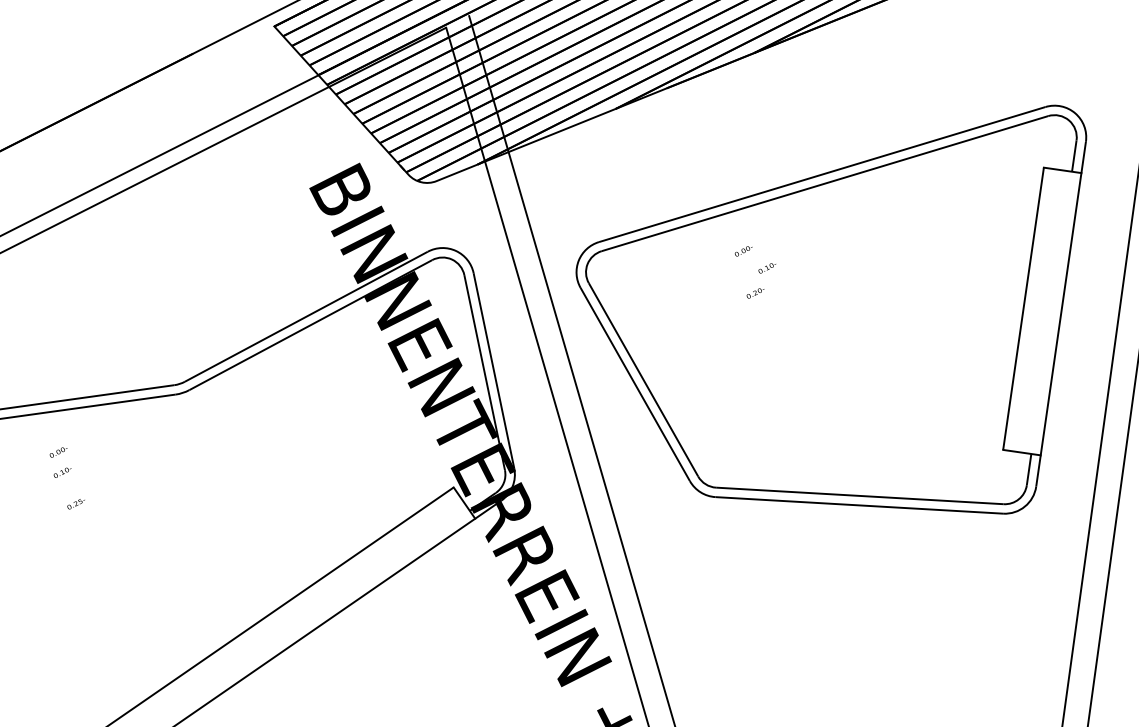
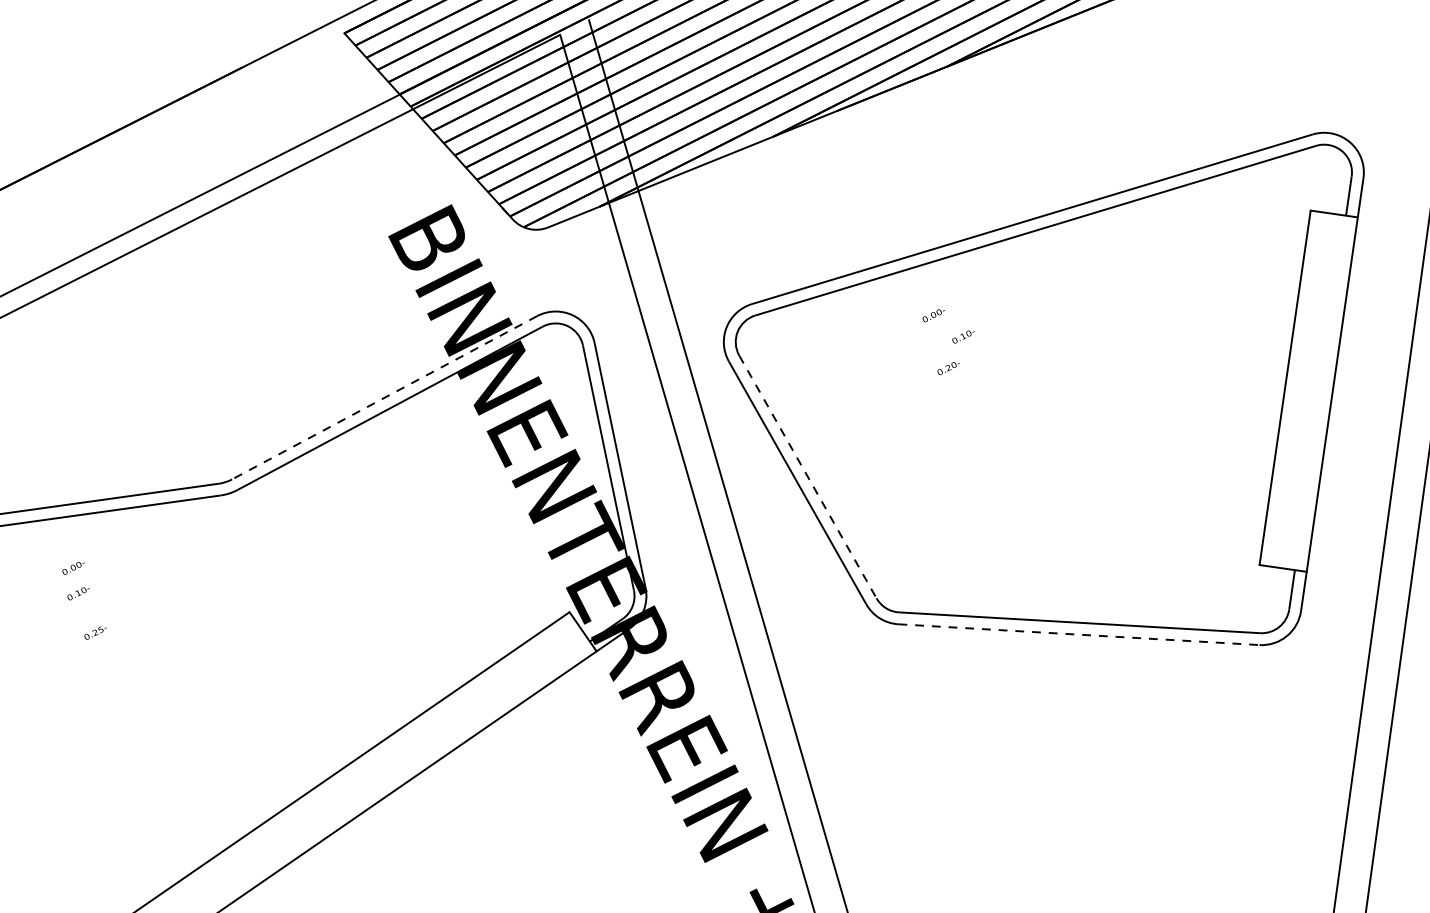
line: (306, 316) -> (384, 397), solid -> dashed
line: (643, 379) -> (807, 476), solid -> dashed
line: (859, 505) -> (1079, 634), solid -> dashed

